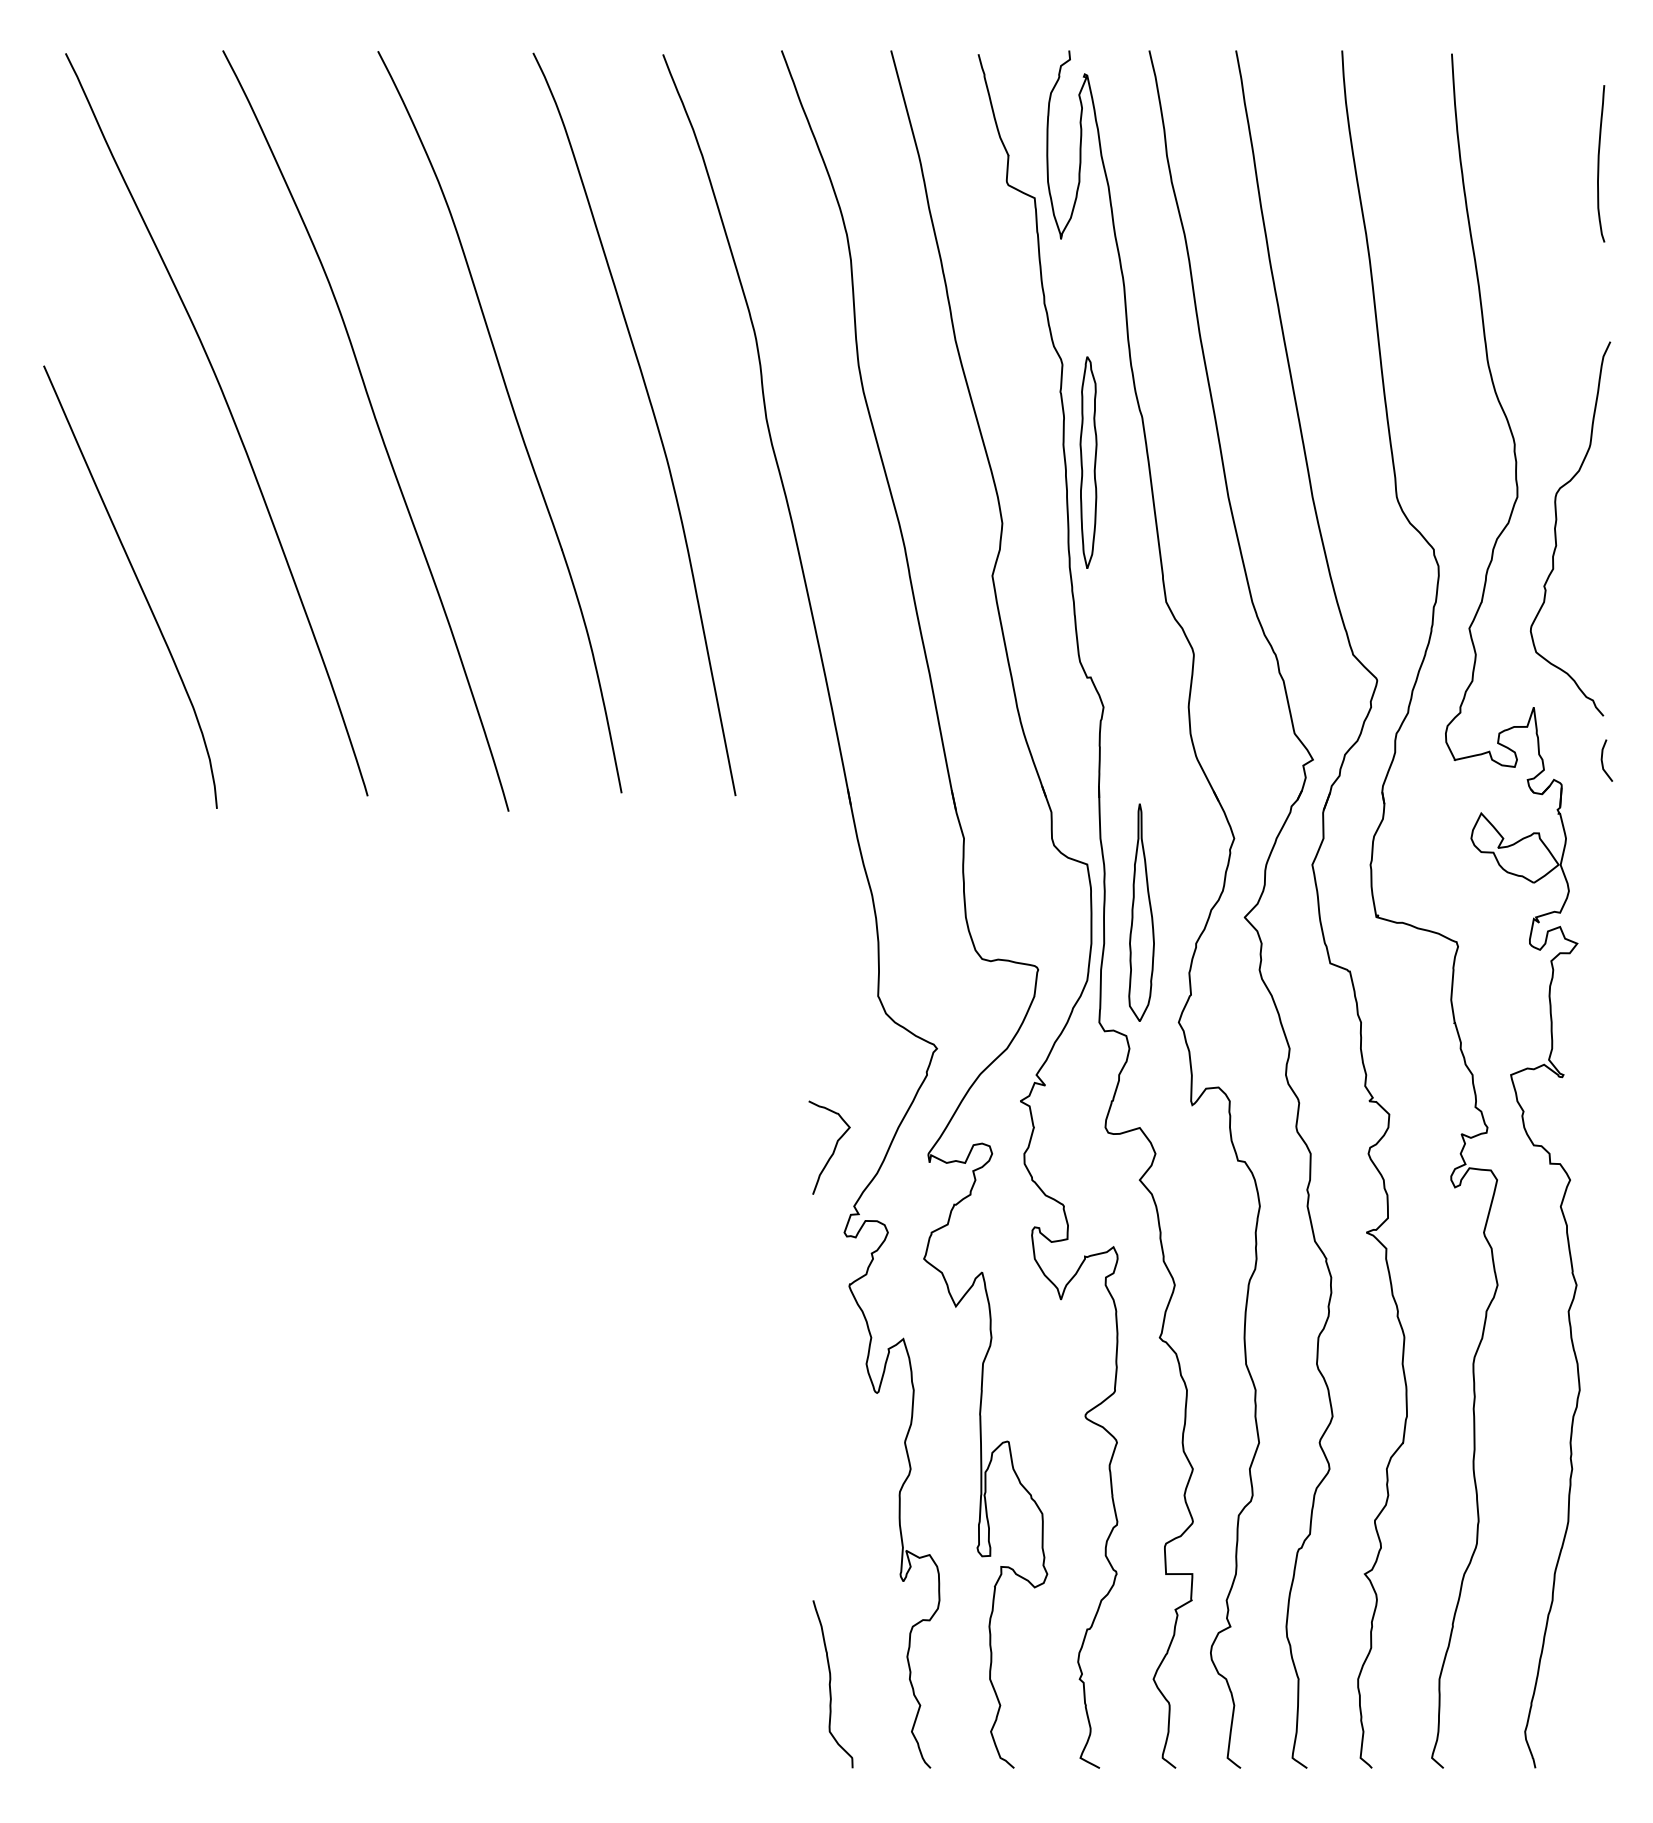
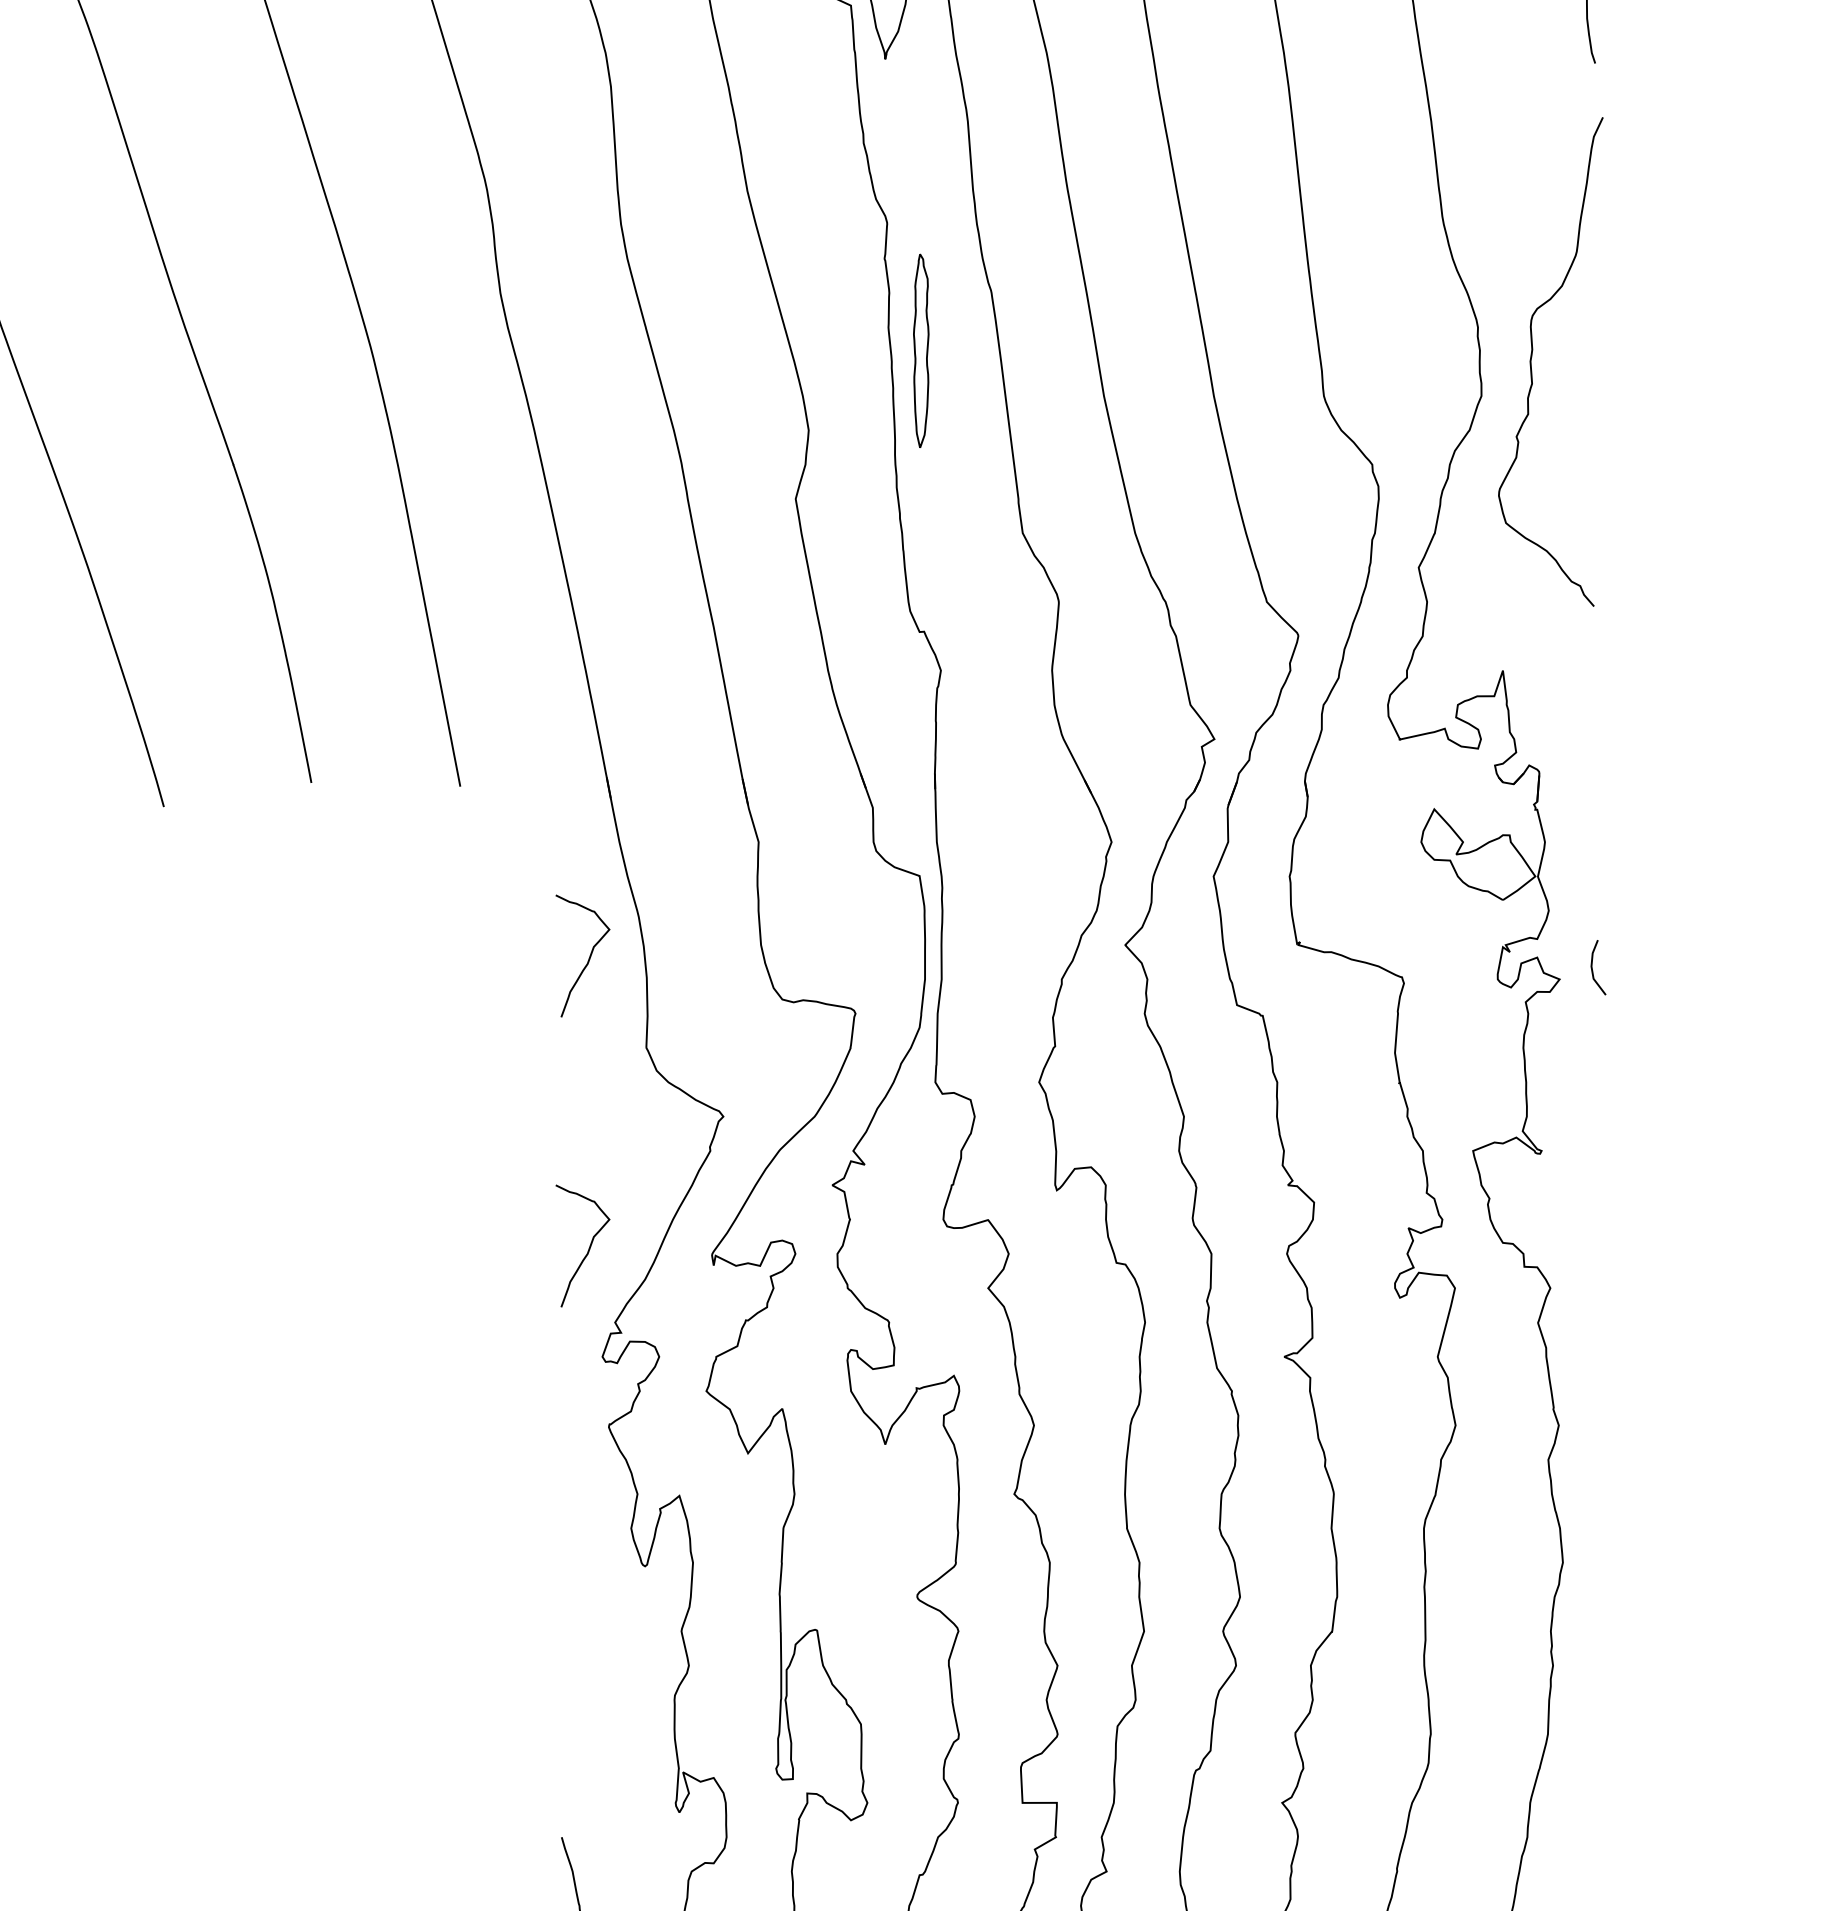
part: (1088, 462) -> (921, 350), size x0.7
curve: (1556, 527) -> (1532, 360), moved
line: (1602, 760) -> (1592, 967), moved
part: (1141, 912) -> (990, 938), removed
curve: (833, 927) -> (588, 958), added

